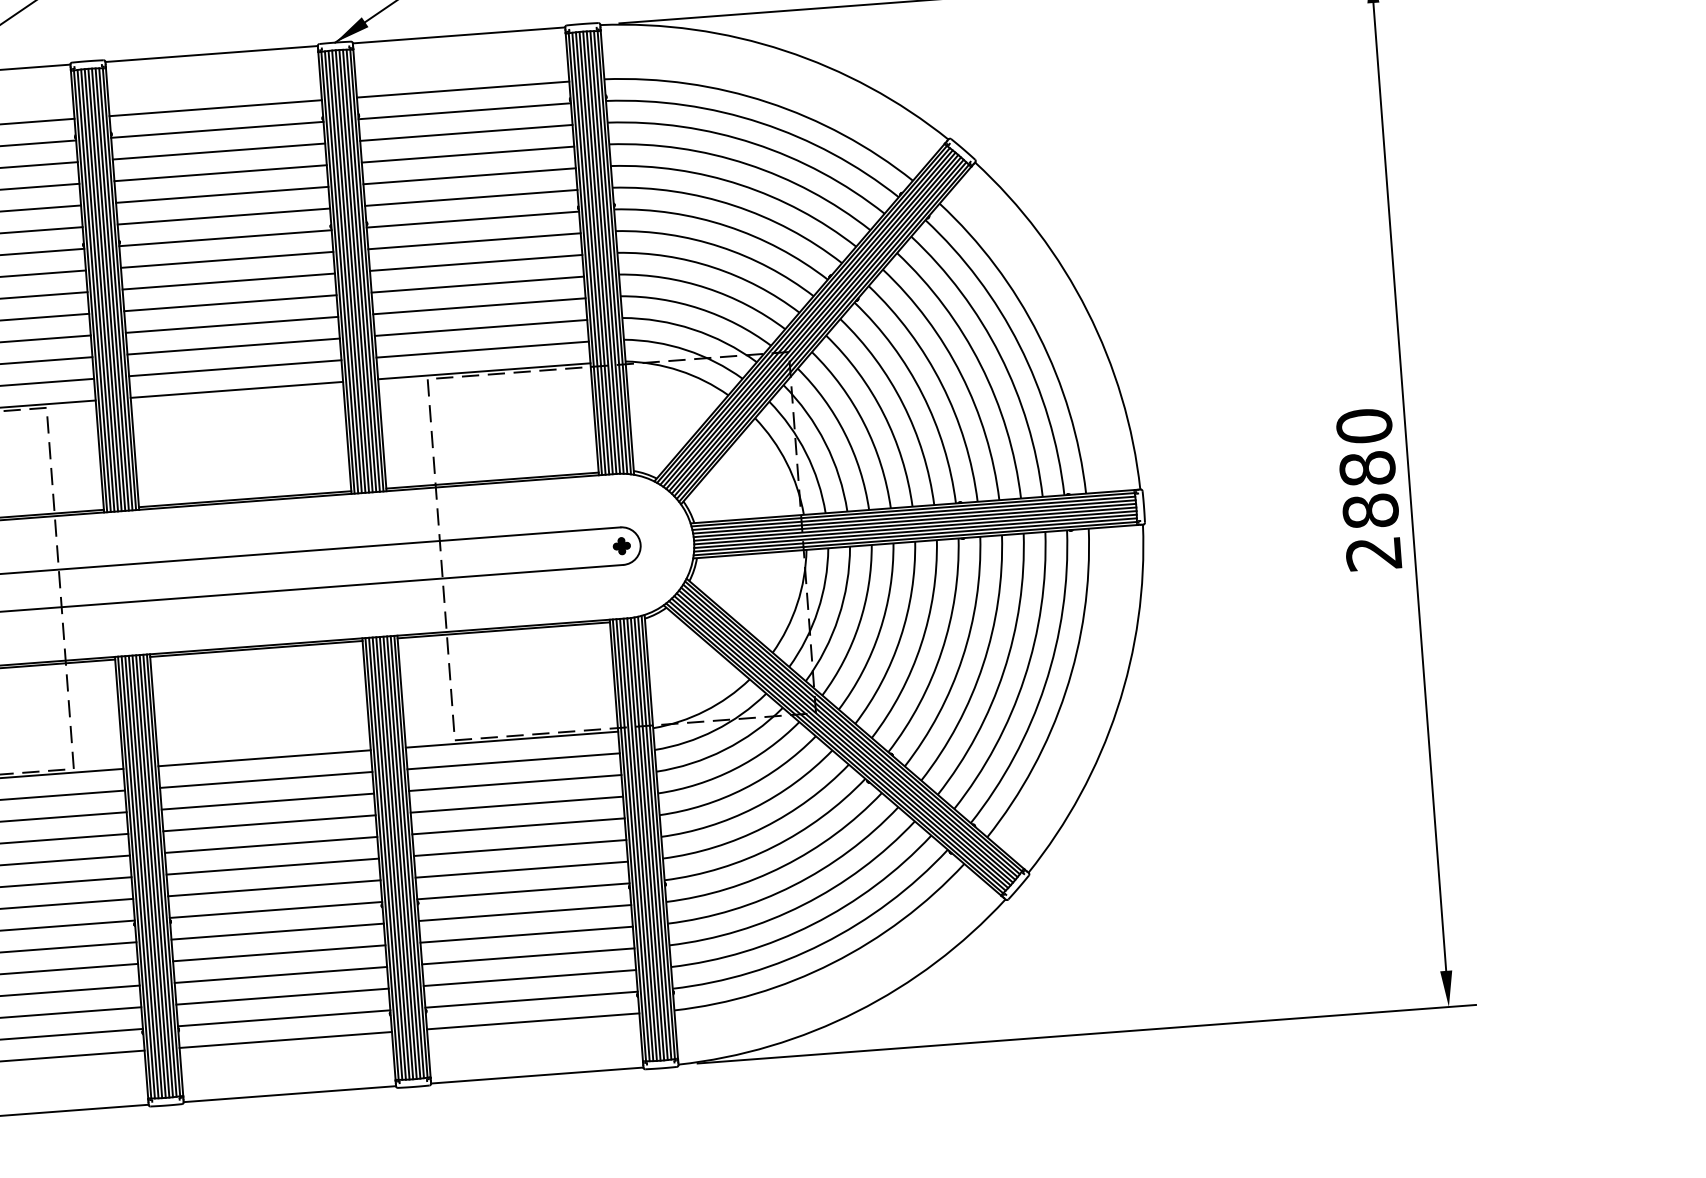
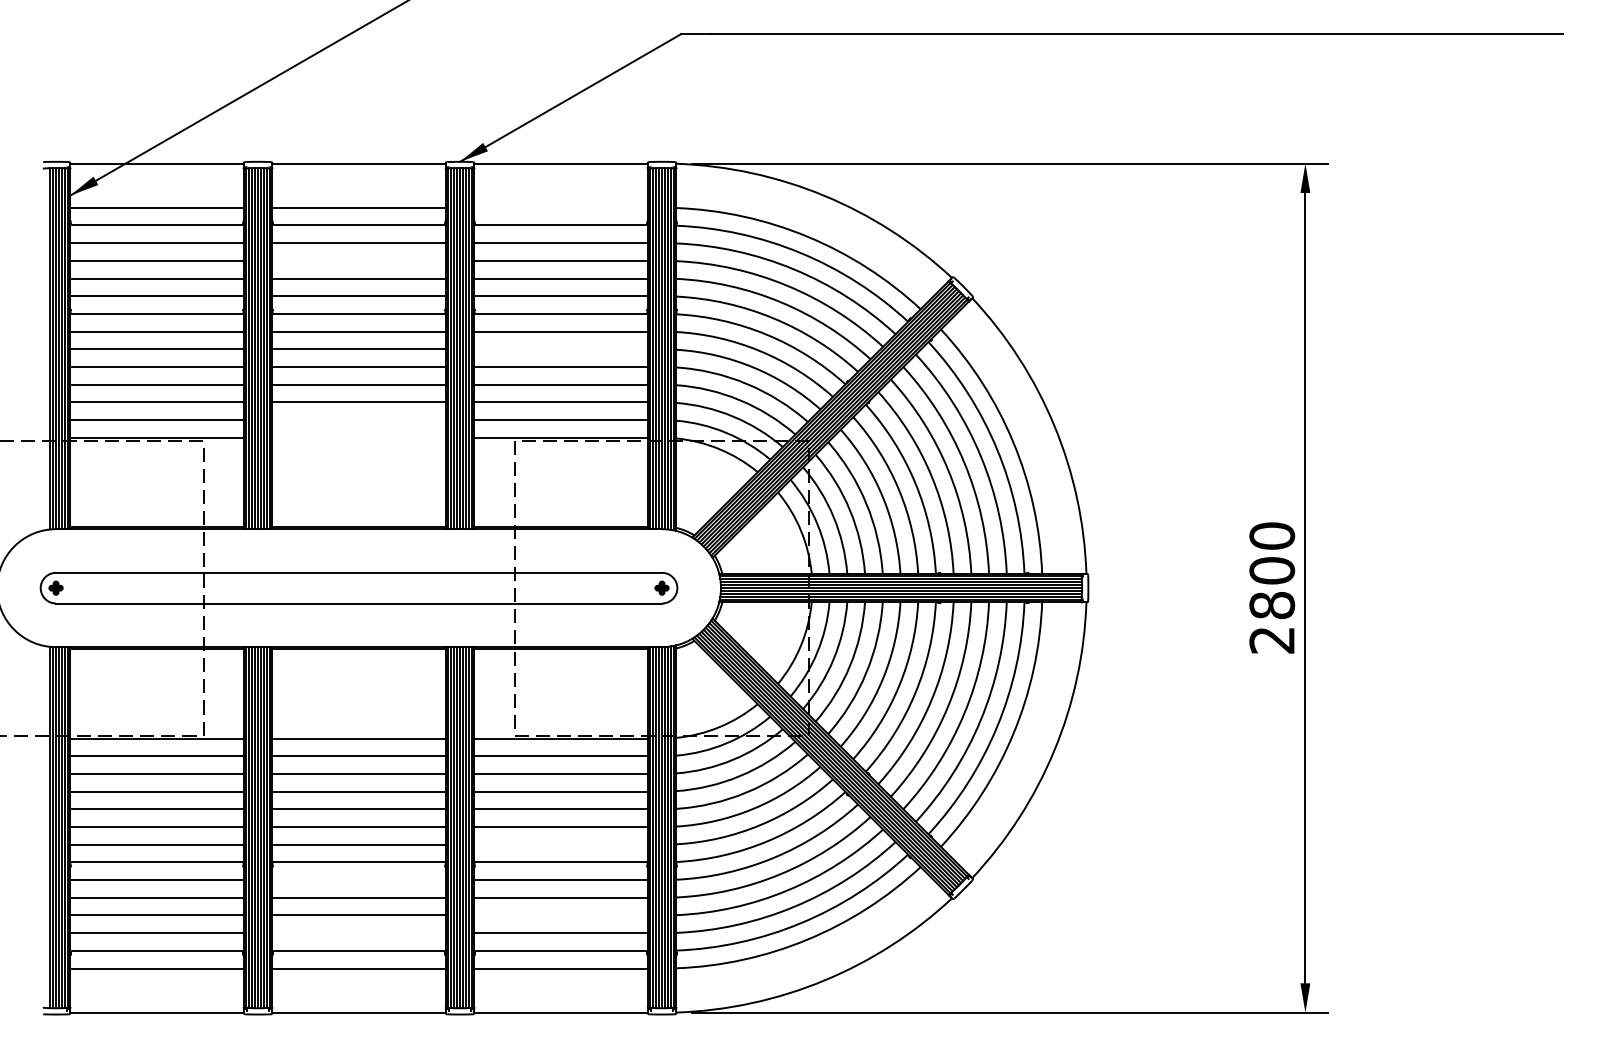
line: (462, 89) -> (560, 207), removed
line: (219, 172) -> (358, 260), removed
line: (475, 263) -> (560, 349), removed
line: (234, 368) -> (358, 420), removed
line: (236, 389) -> (358, 437), removed
text: (1366, 468) -> (1271, 570), 2880 -> 2800
line: (521, 869) -> (560, 844), removed
line: (277, 932) -> (358, 880), removed
line: (527, 956) -> (560, 915), removed
line: (281, 997) -> (358, 933), removed

